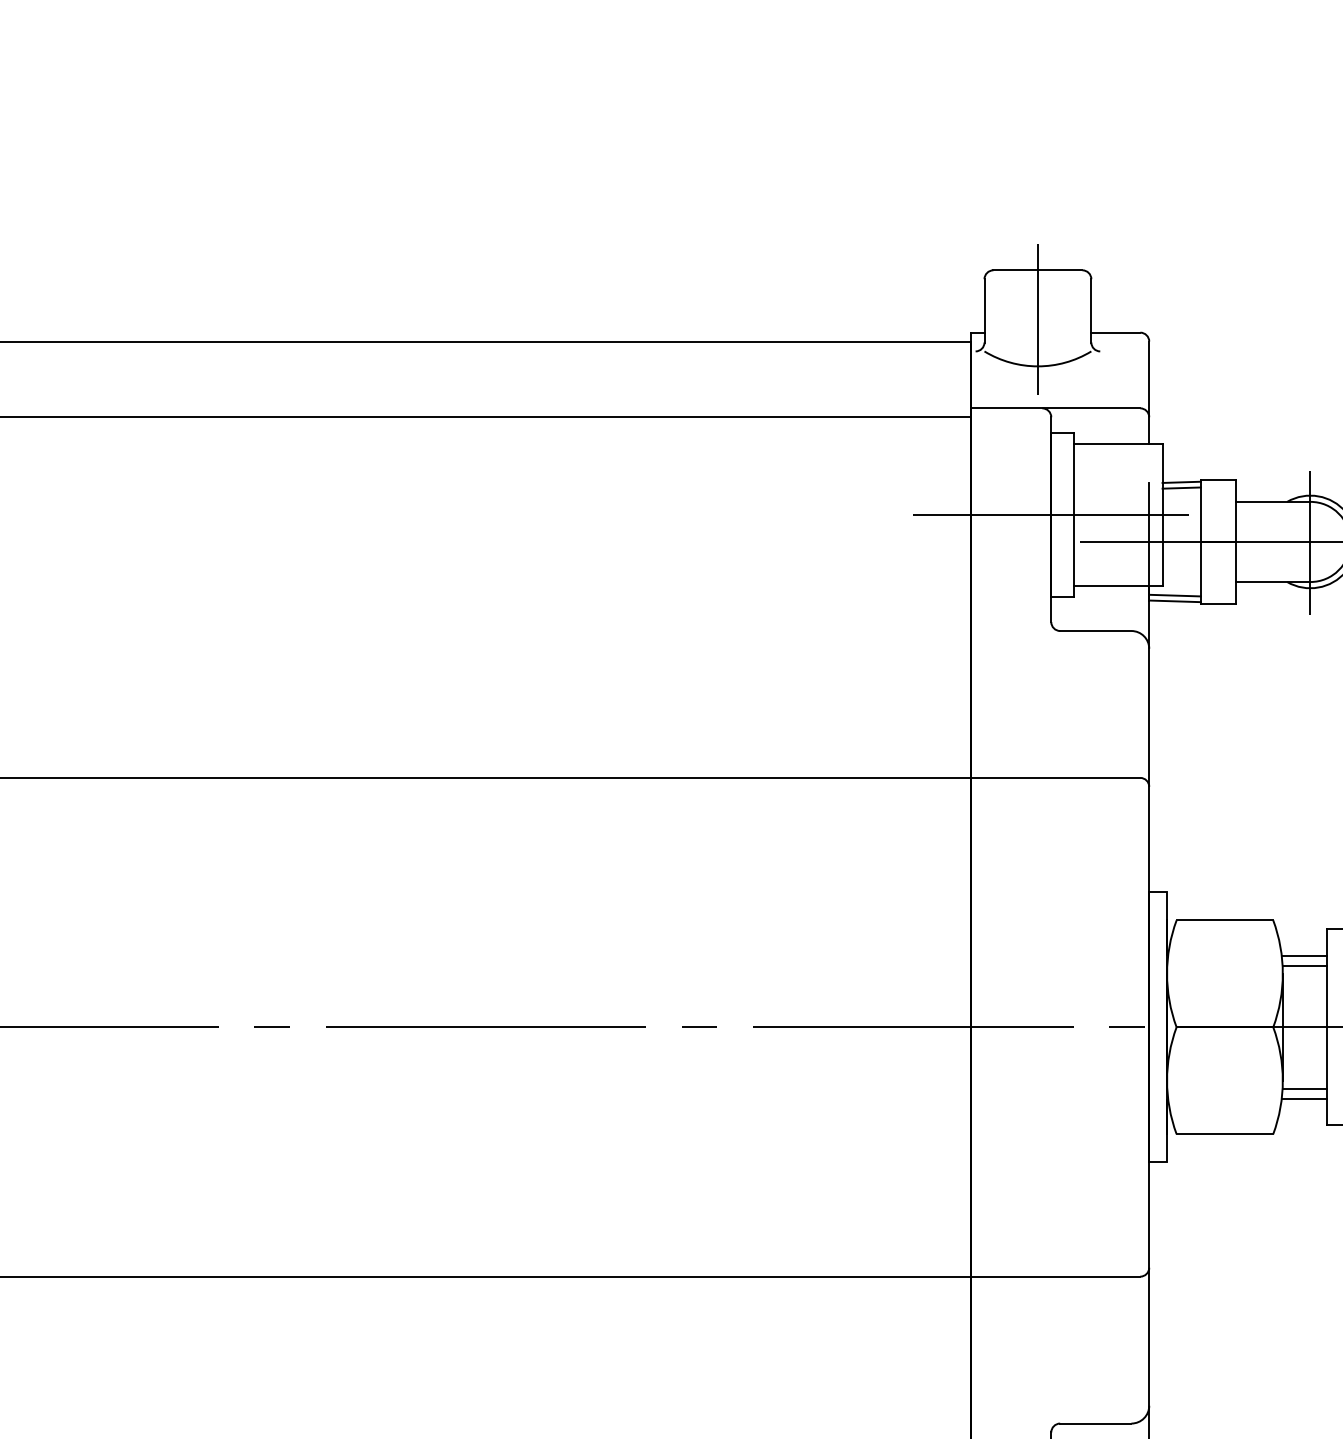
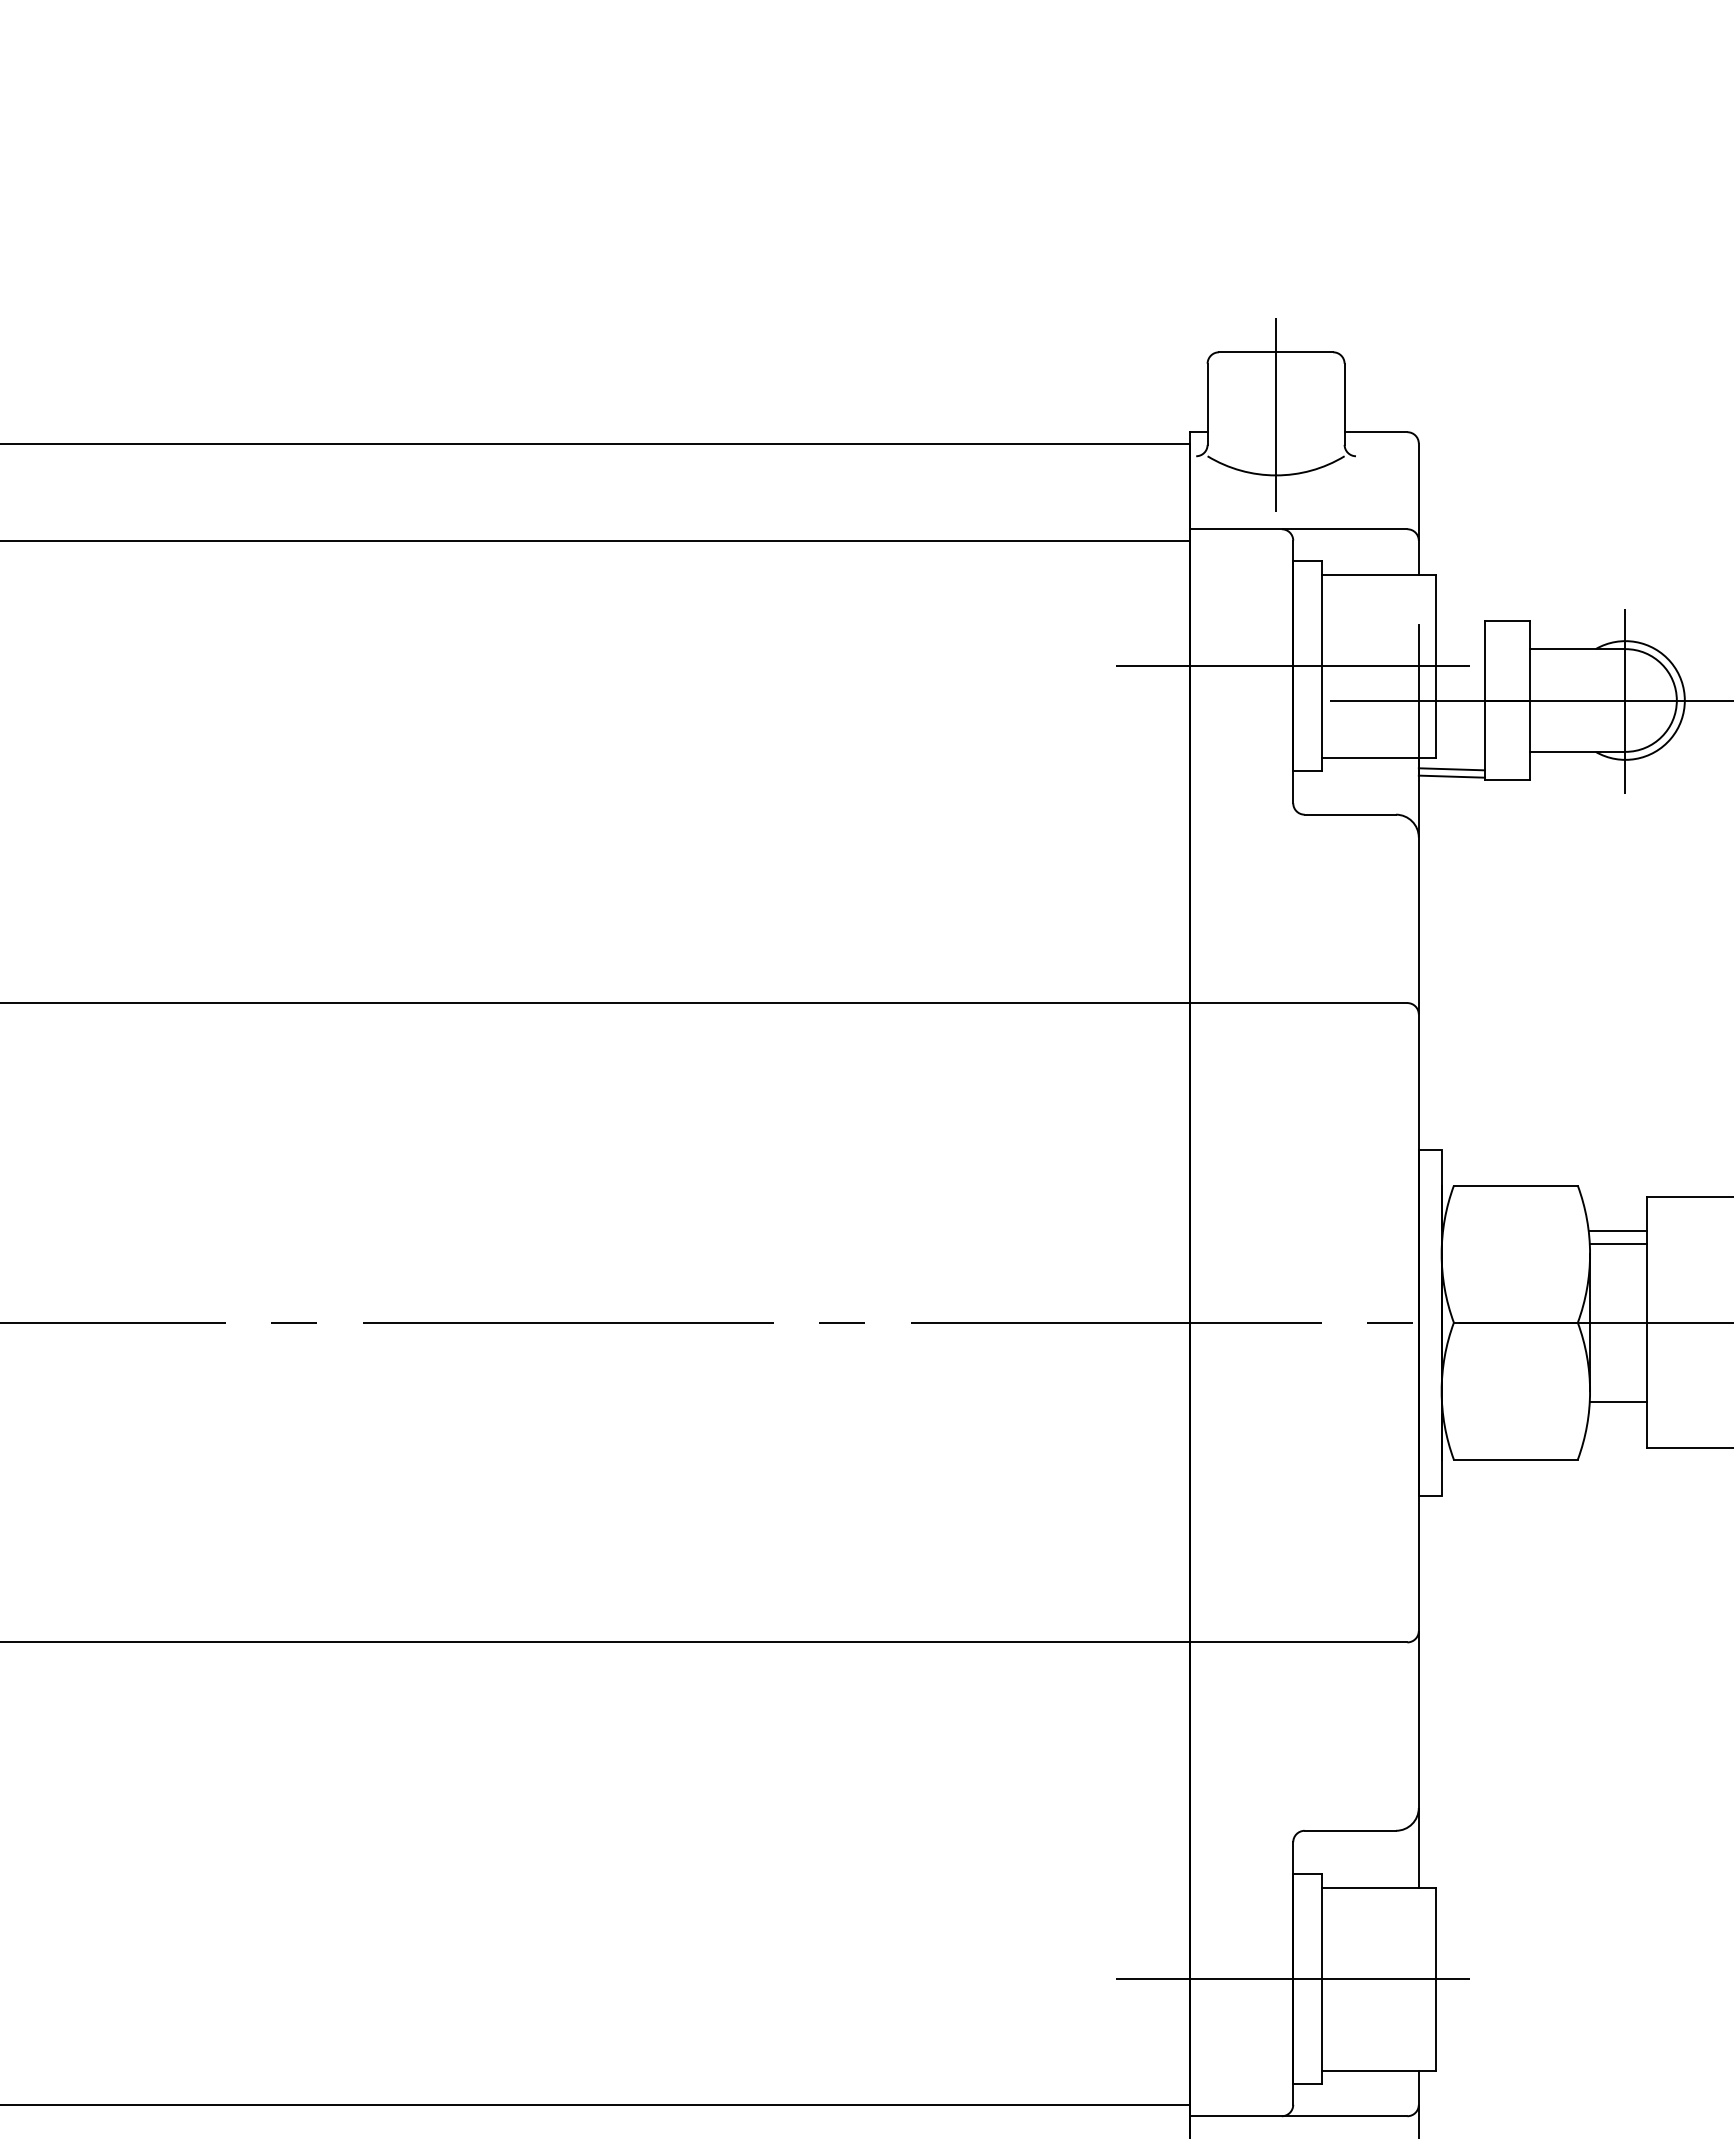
line: (1181, 481) -> (1460, 623), removed
line: (1181, 488) -> (1460, 631), removed
line: (1304, 1098) -> (1617, 1414), removed

